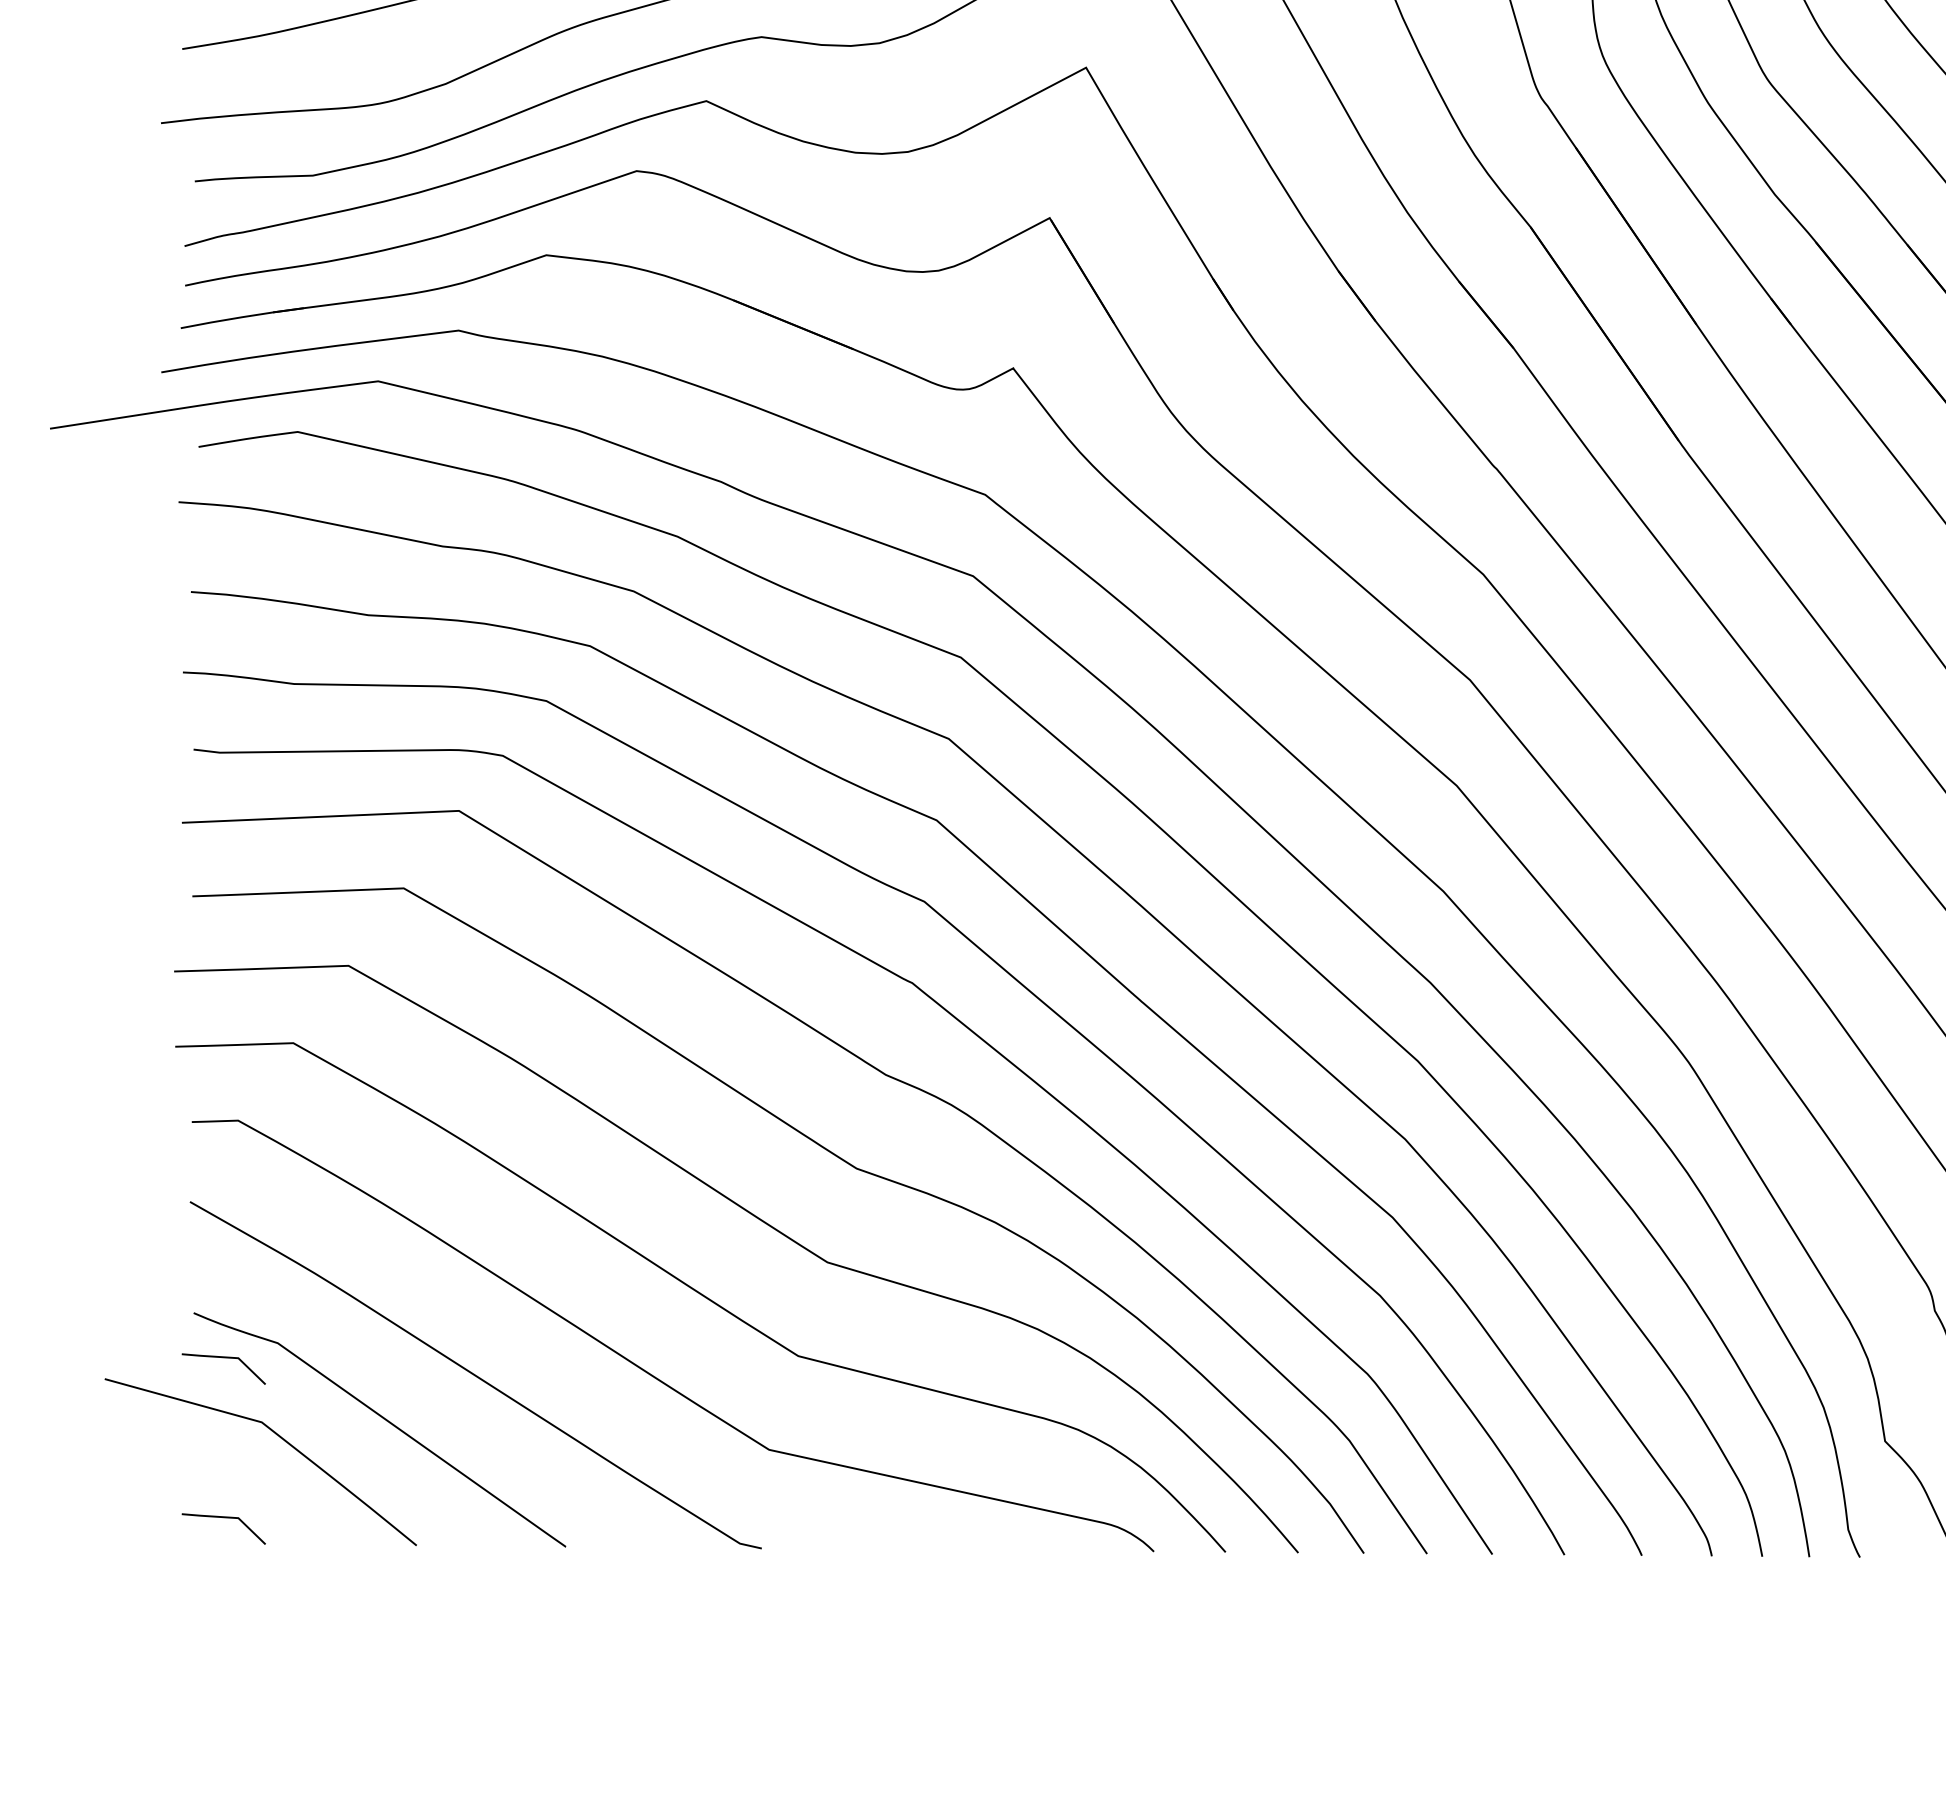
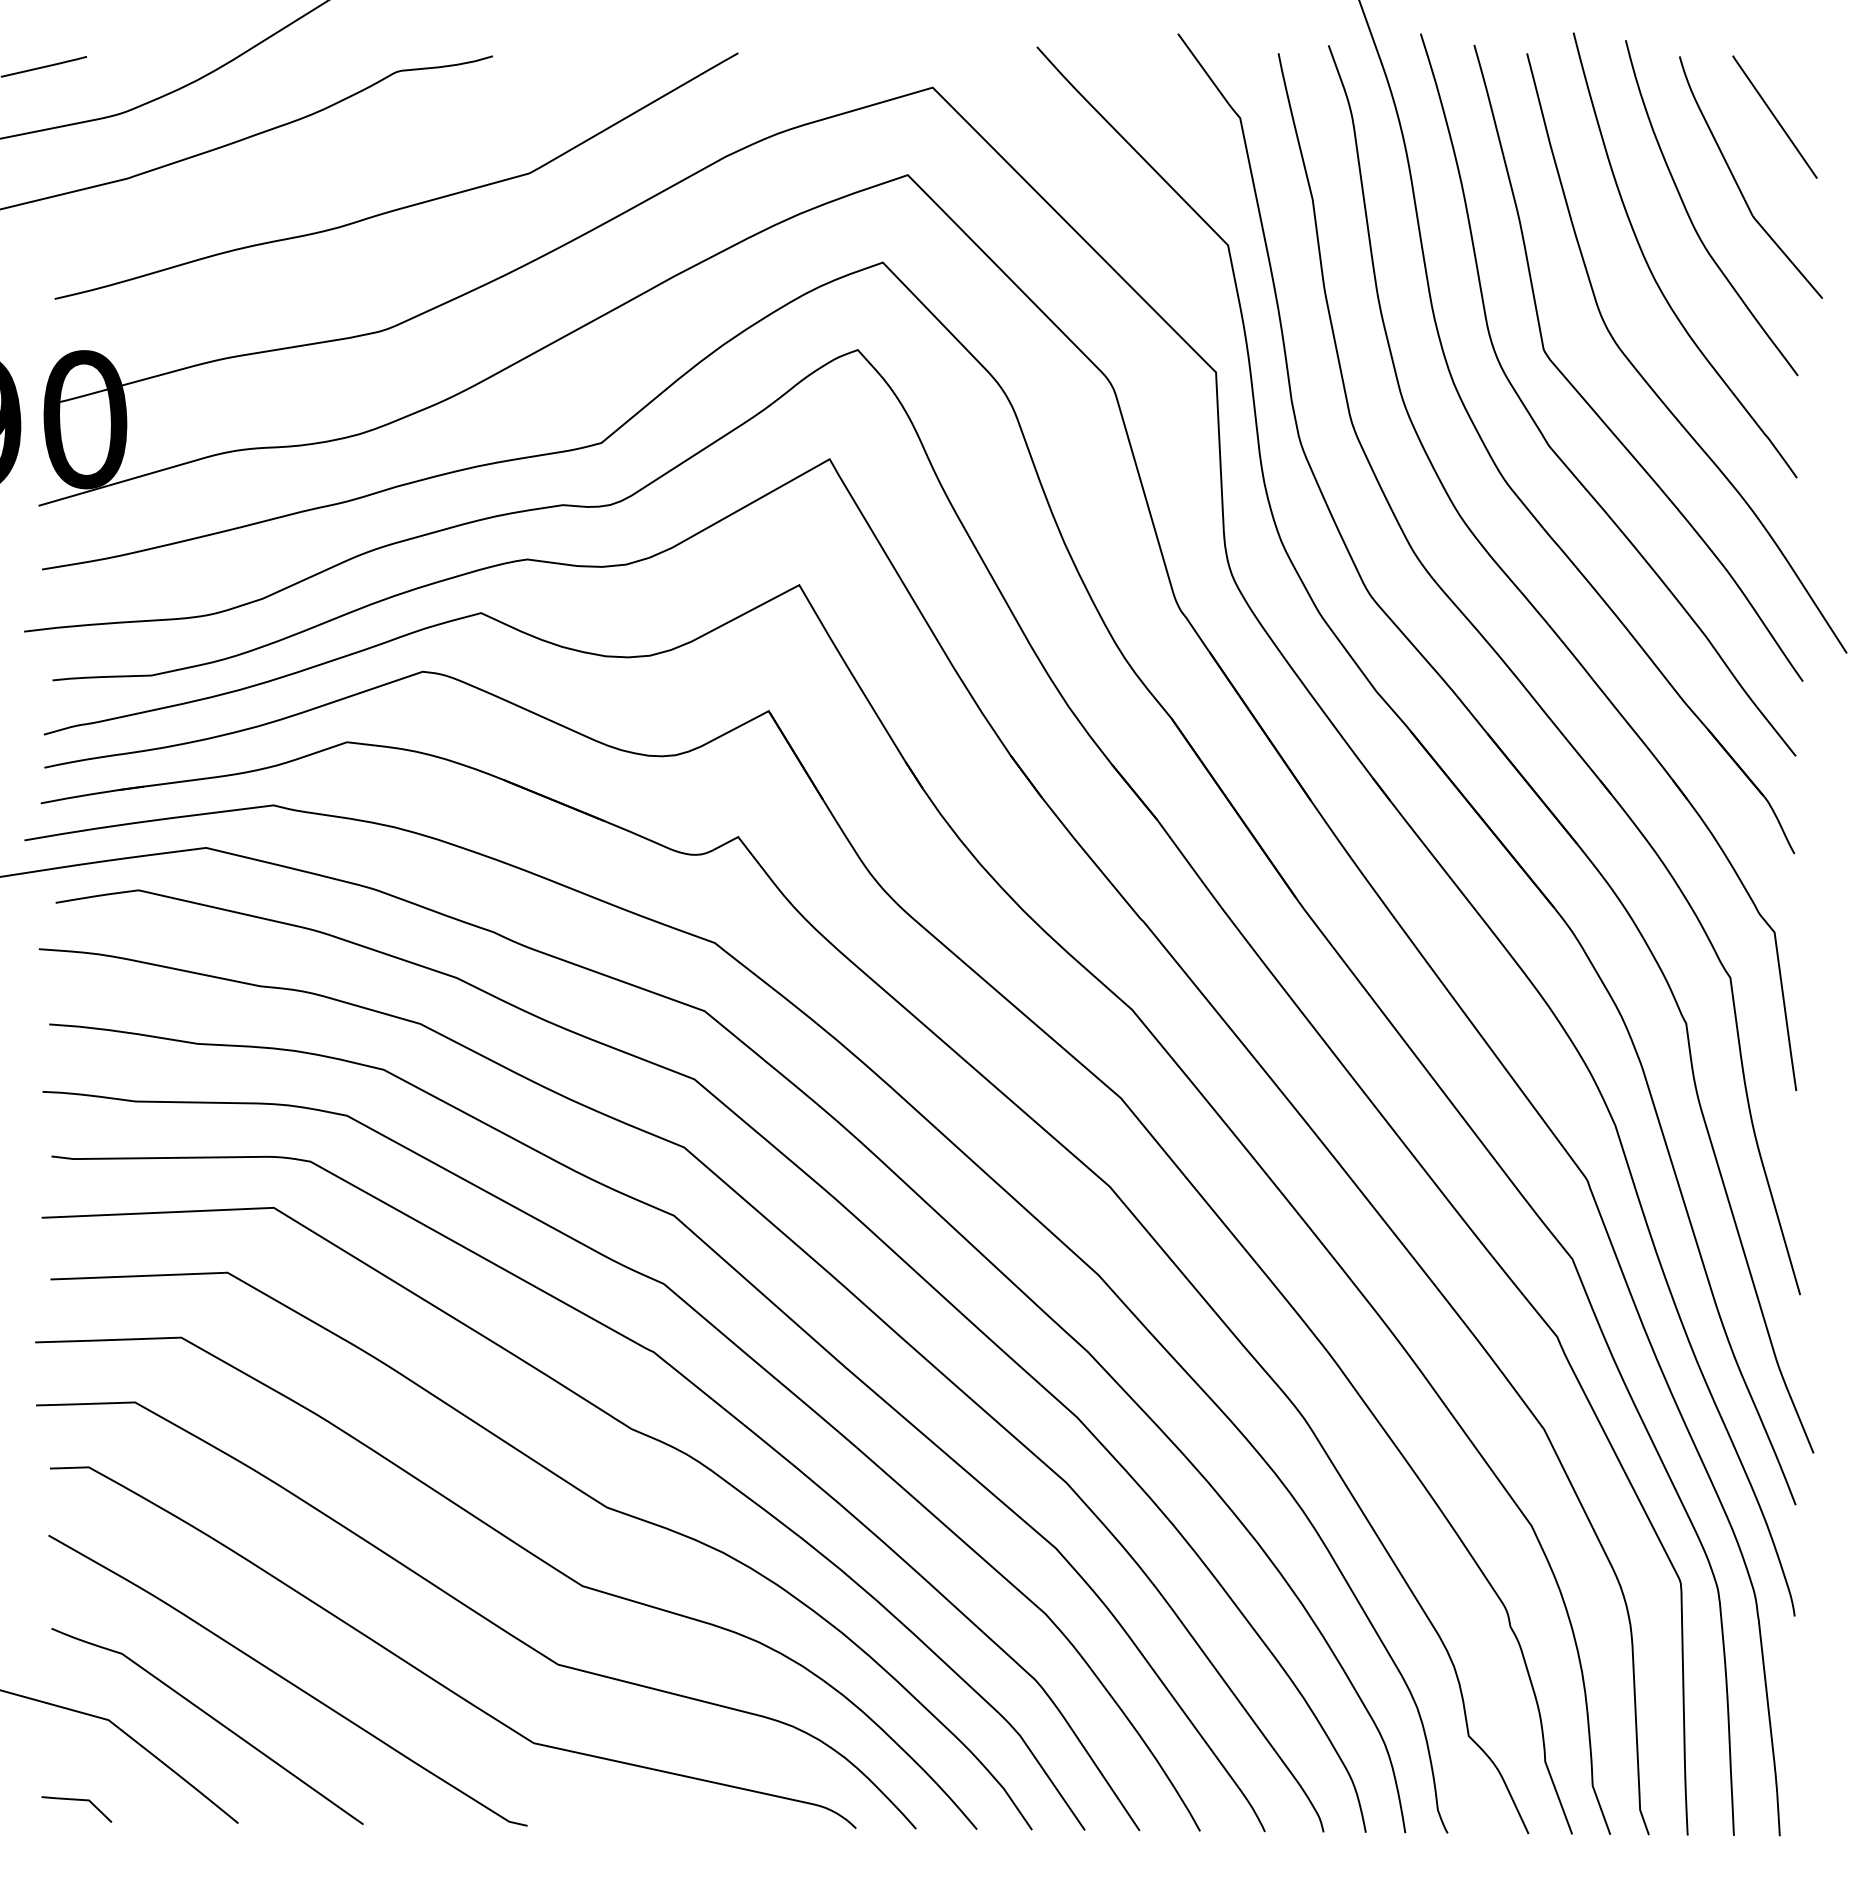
line: (223, 1358) -> (76, 1666), removed

